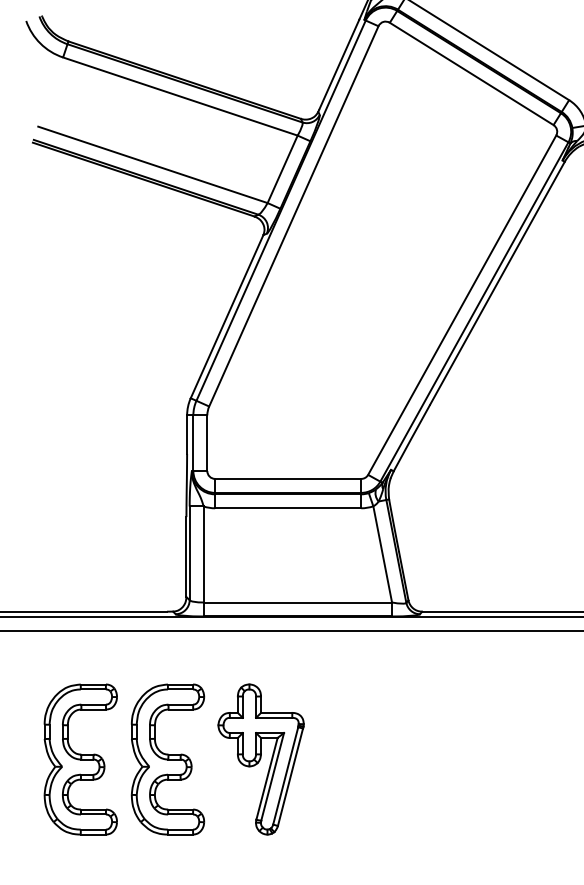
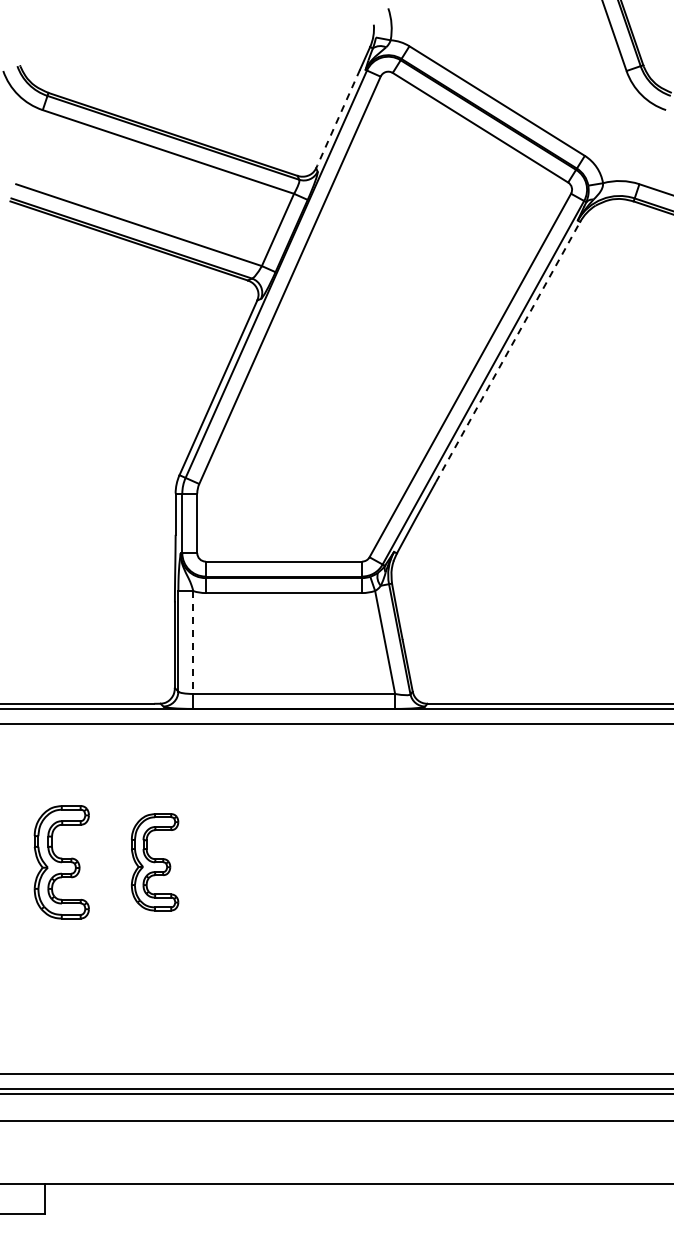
line: (339, 65) -> (338, 118), solid -> dashed
line: (497, 282) -> (508, 351), solid -> dashed
line: (203, 555) -> (193, 643), solid -> dashed
part: (260, 758) -> (254, 861), removed
part: (80, 759) -> (61, 862), size x0.7
part: (167, 759) -> (154, 862), size x0.6

